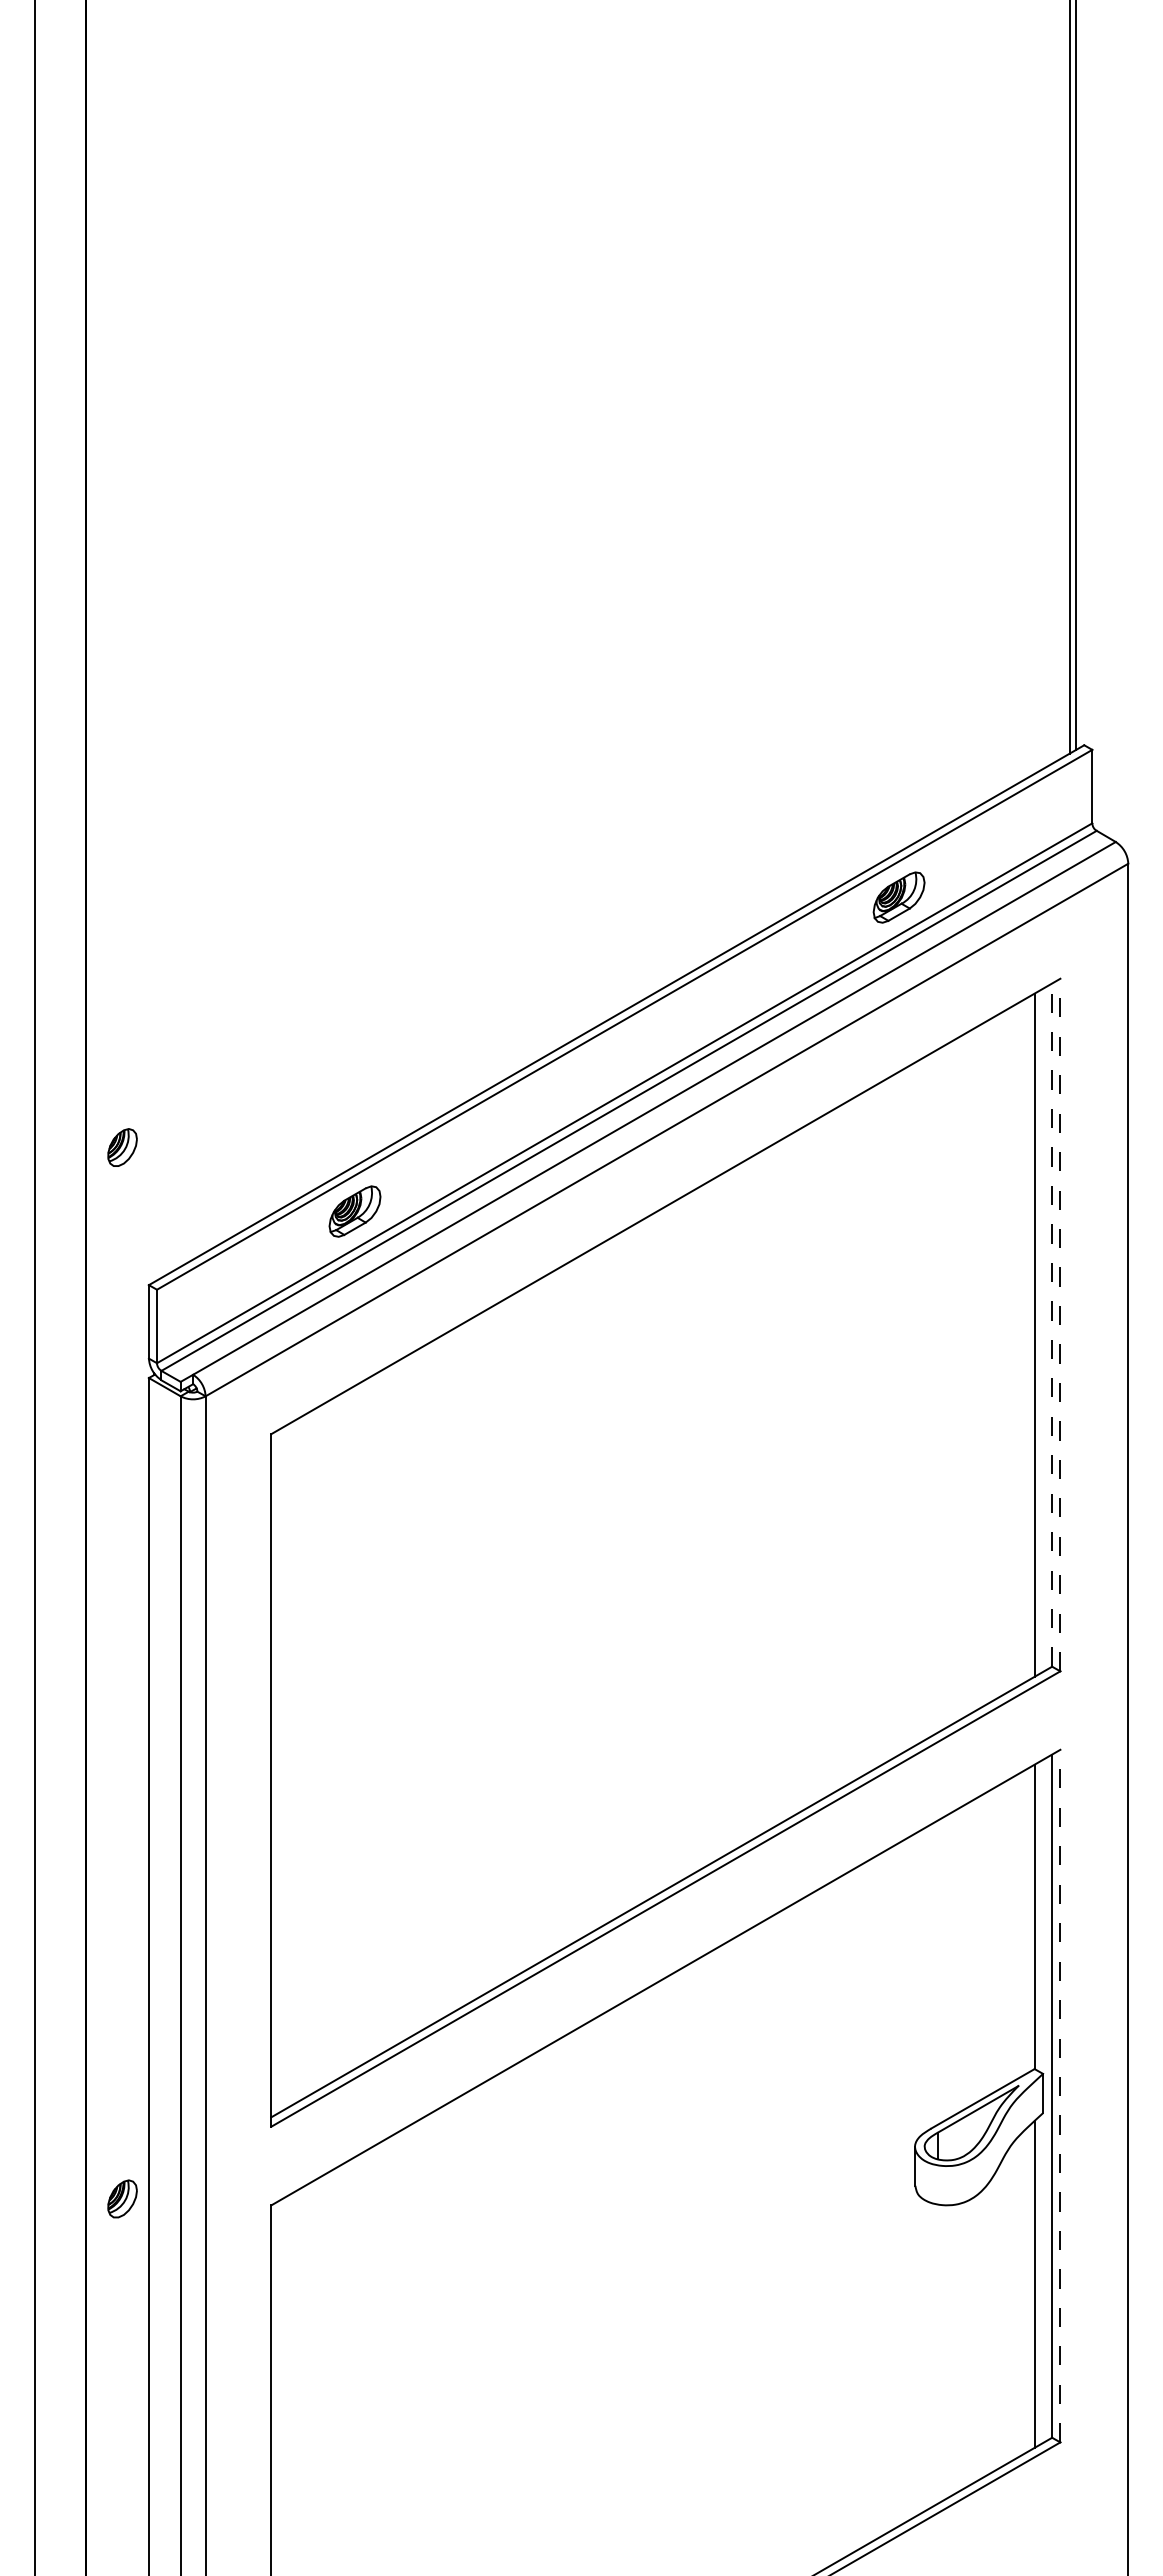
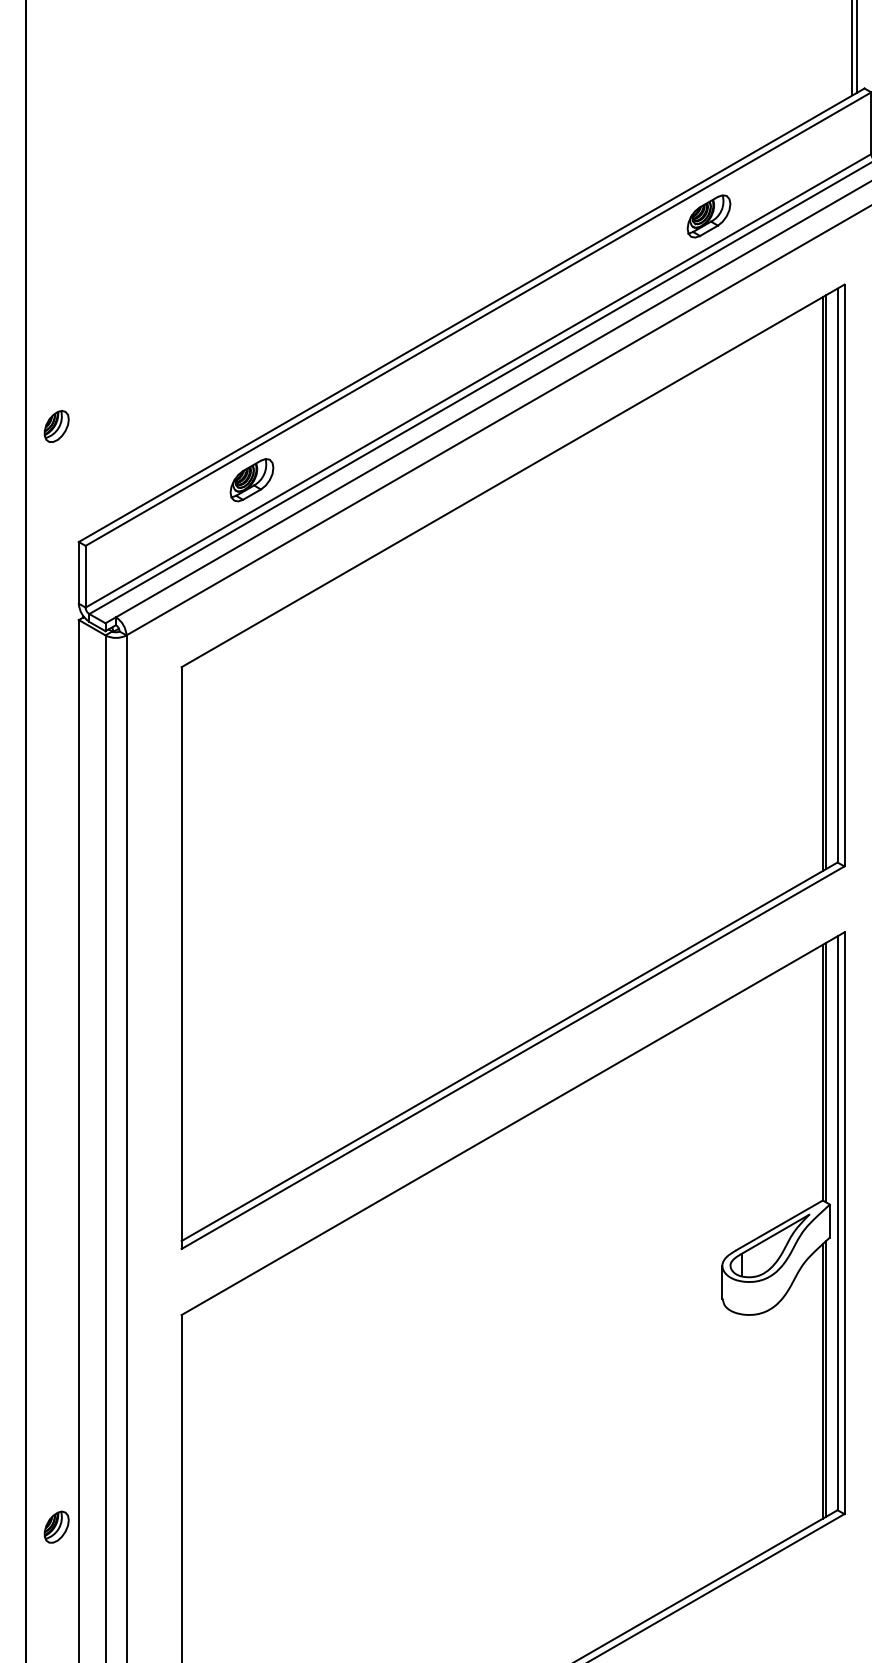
line: (1060, 1324) -> (844, 575), dashed -> solid
line: (1052, 1325) -> (837, 575), dashed -> solid
line: (1038, 1332) -> (826, 581), added
line: (1038, 1916) -> (826, 1072), added
line: (1060, 2095) -> (844, 1222), dashed -> solid
part: (122, 2198) -> (56, 1526), moved
line: (1038, 2281) -> (826, 1378), added

